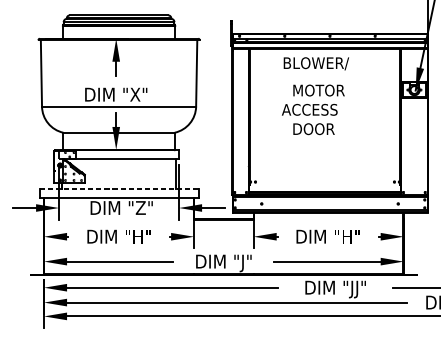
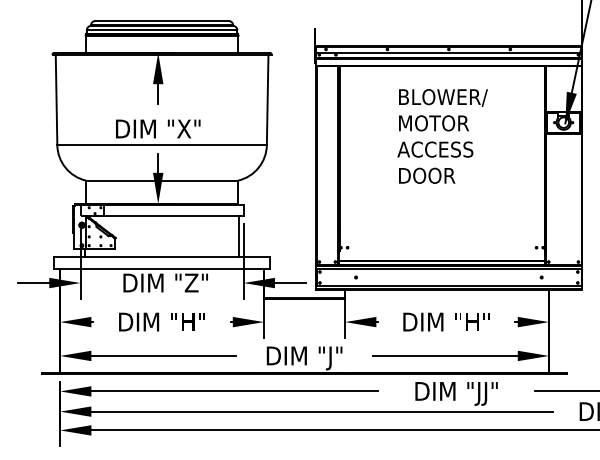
text: (316, 63) -> (443, 97), moved
text: (309, 109) -> (435, 149), moved
line: (118, 189) -> (161, 257), dashed -> solid

